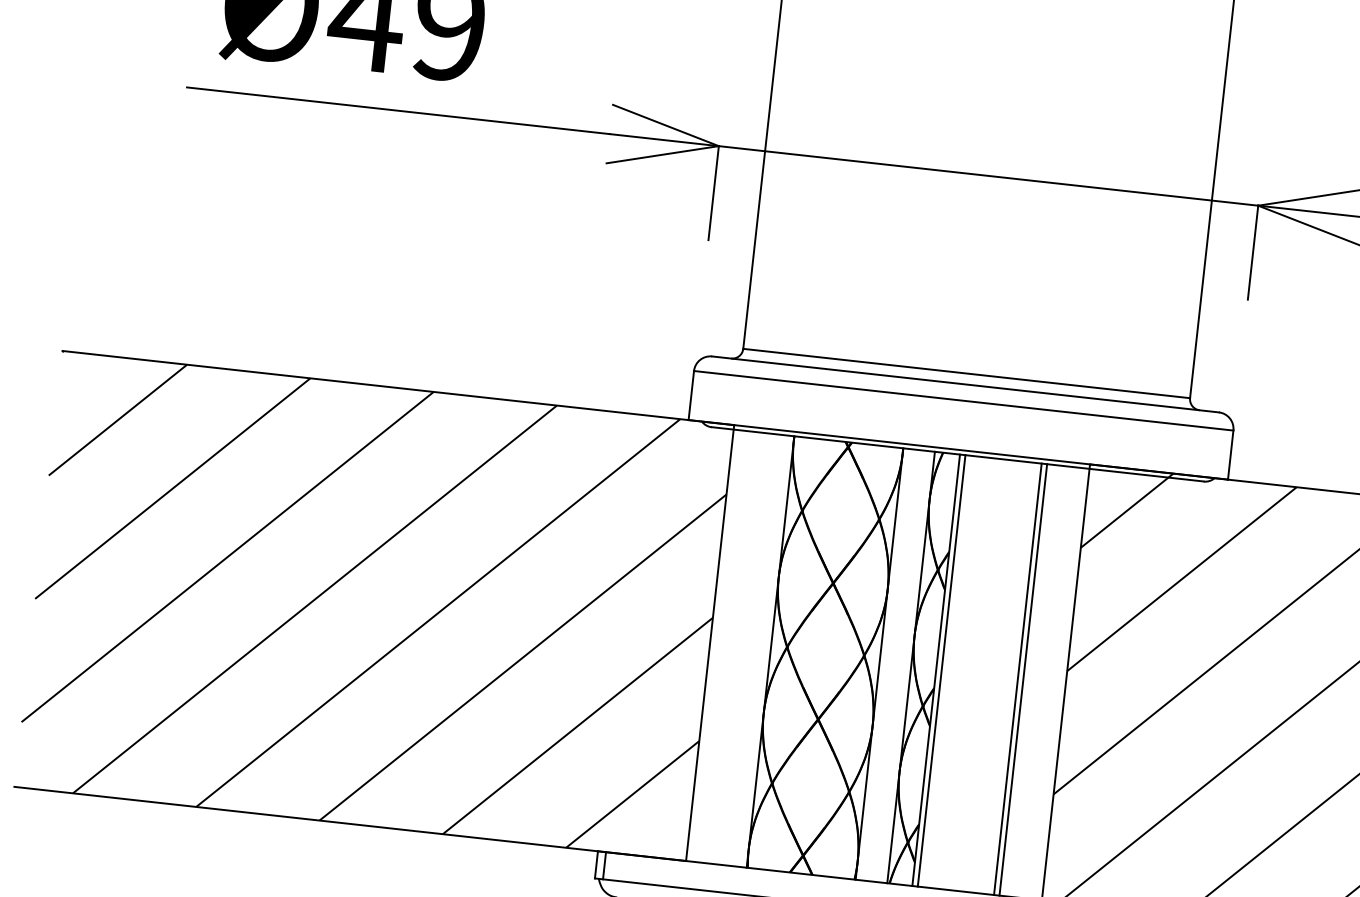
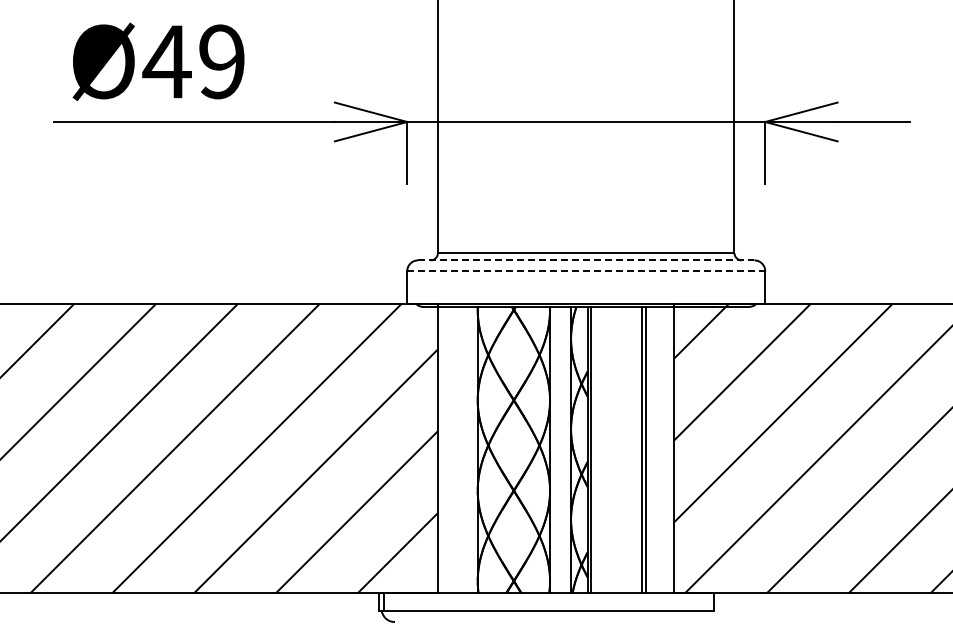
line: (965, 384) -> (586, 260), solid -> dashed
line: (964, 401) -> (586, 271), solid -> dashed

